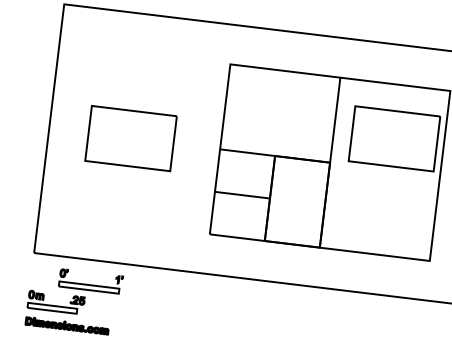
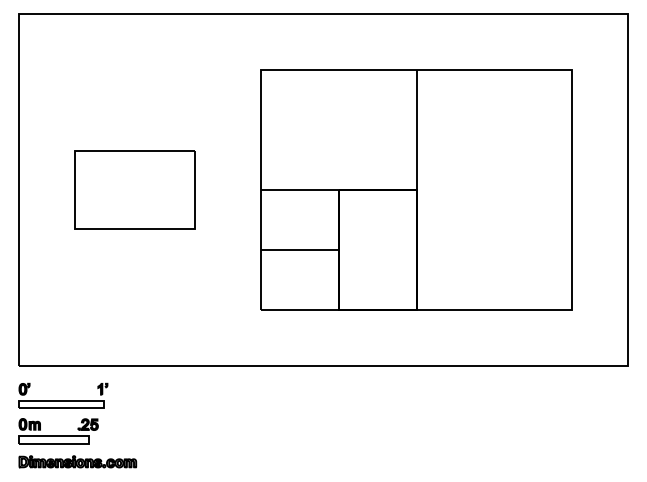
part: (394, 138) -> (501, 145), removed
part: (91, 281) -> (63, 395), moved

